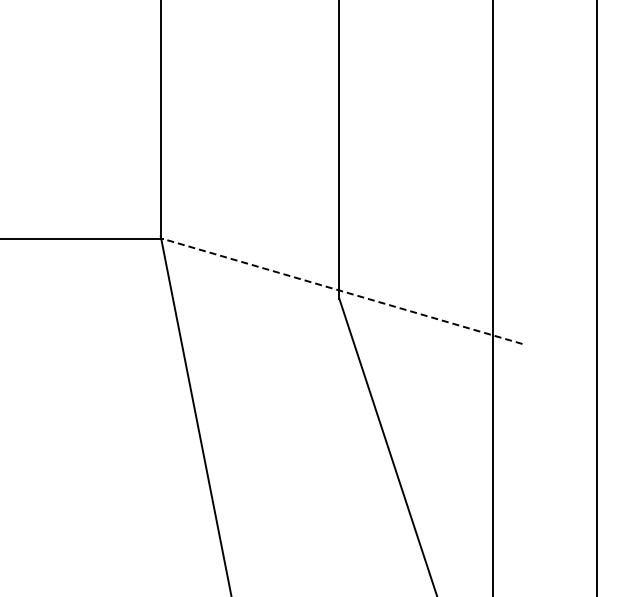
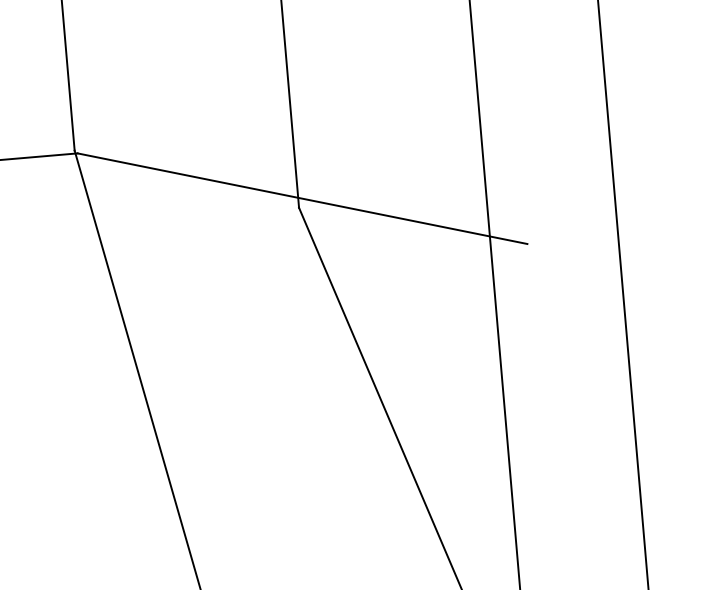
line: (342, 291) -> (302, 198), dashed -> solid

